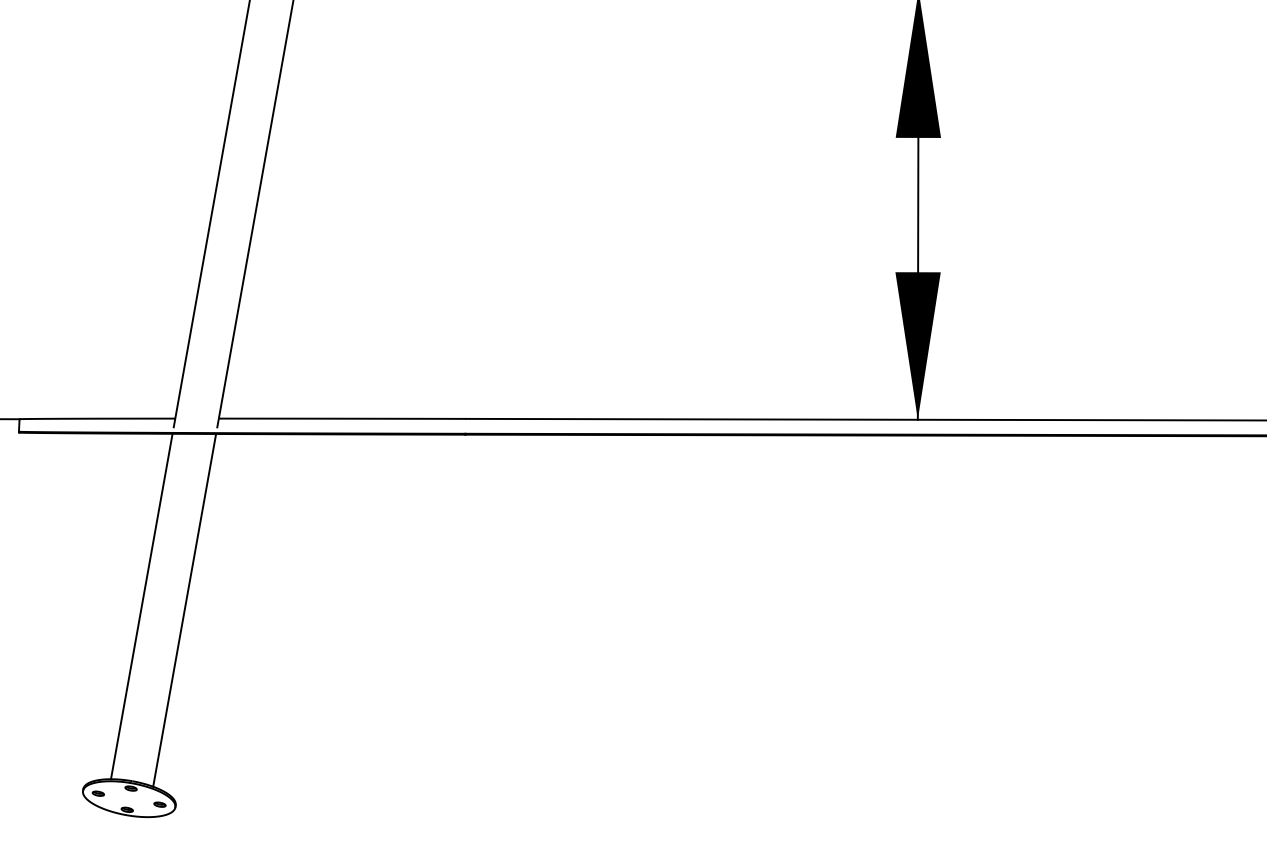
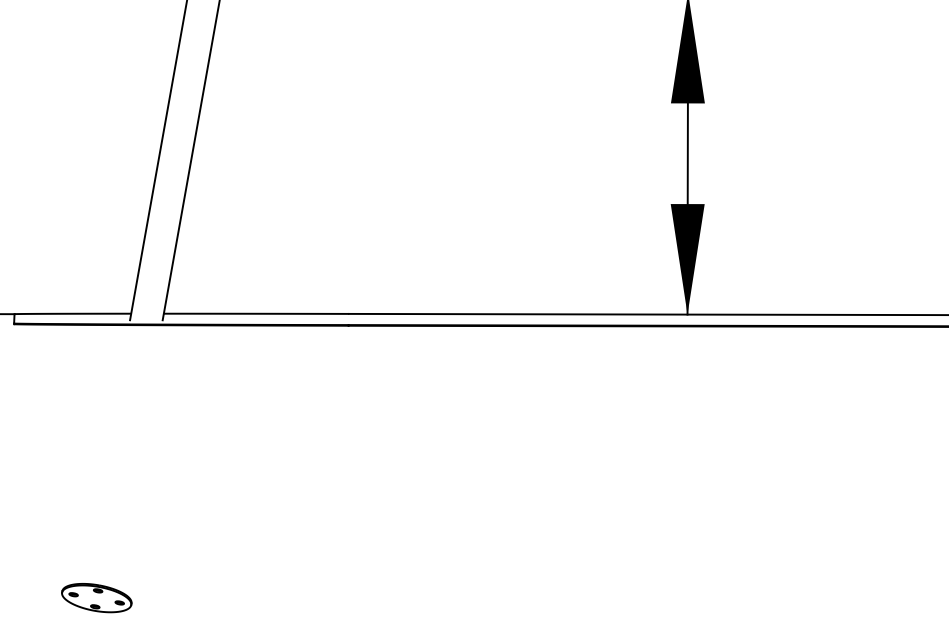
line: (142, 606) -> (106, 454), removed
line: (183, 610) -> (137, 457), removed

